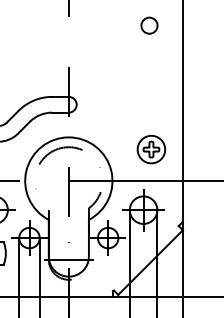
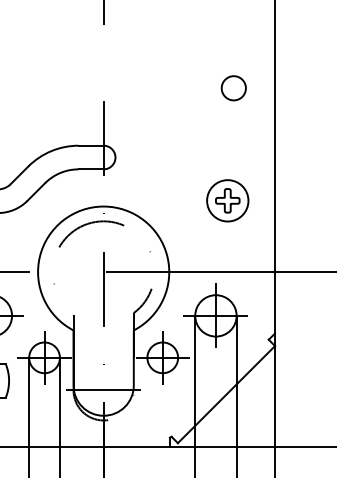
circle: (149, 25) -> (233, 87), moved
part: (151, 149) -> (227, 200), moved

